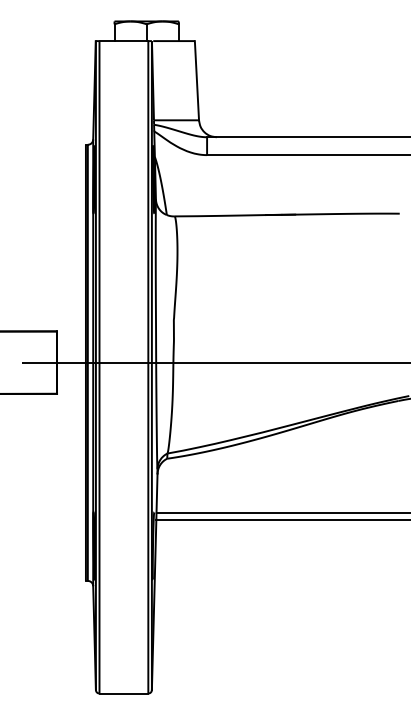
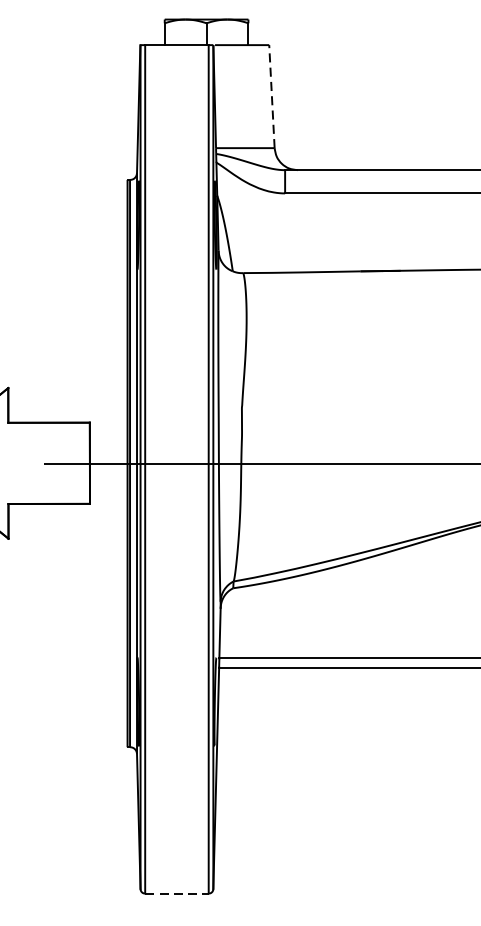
line: (196, 80) -> (271, 96), solid -> dashed
line: (124, 693) -> (177, 893), solid -> dashed

